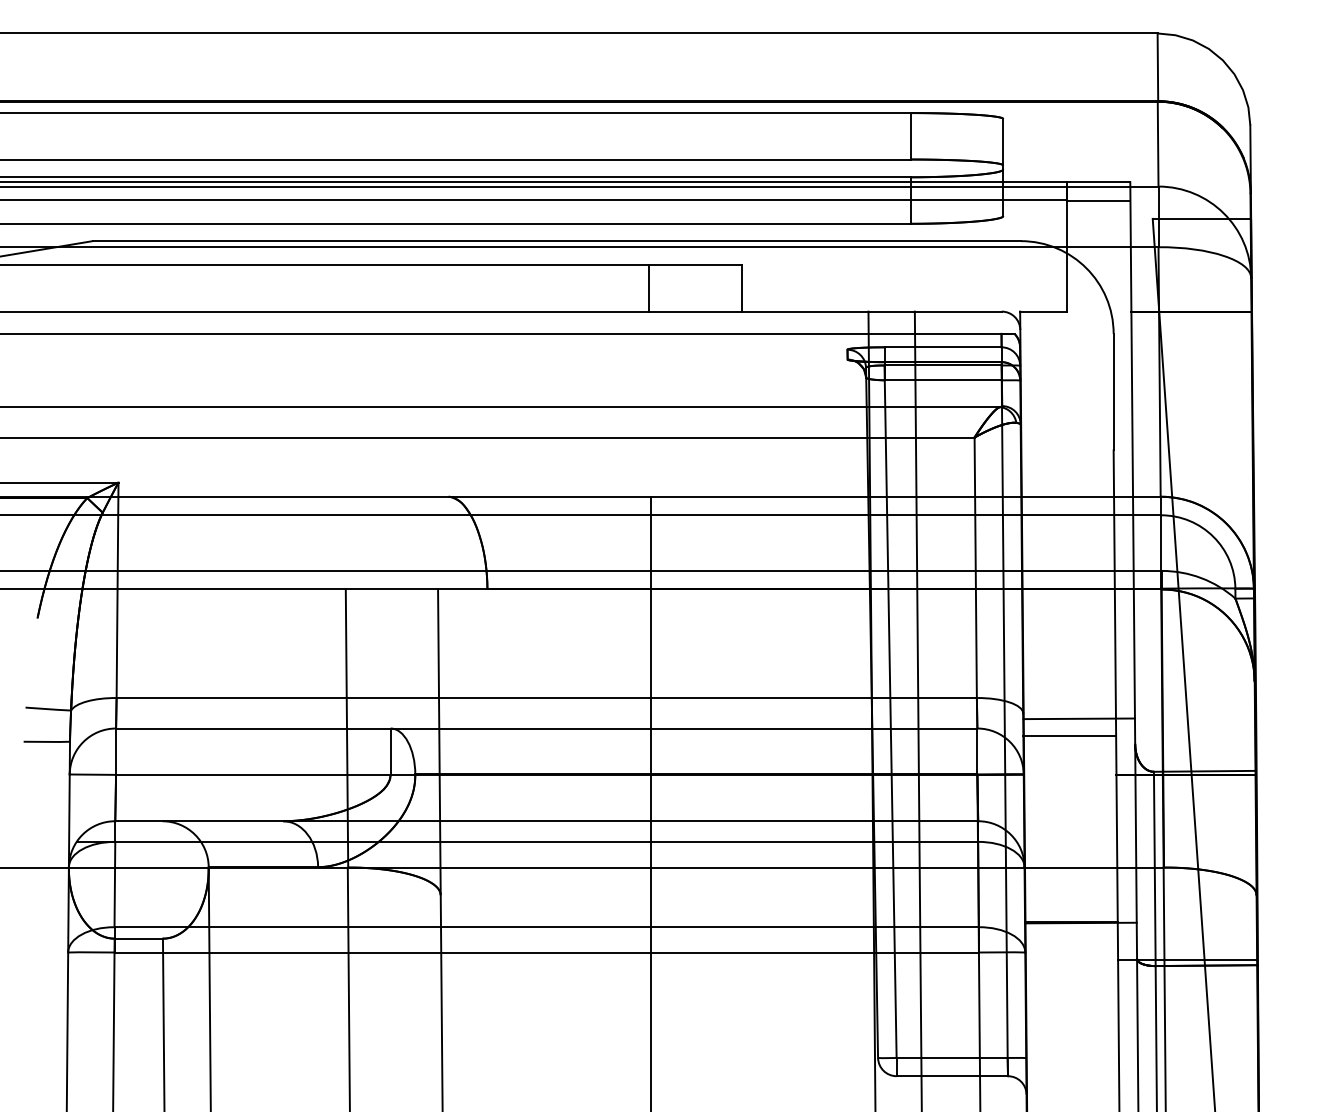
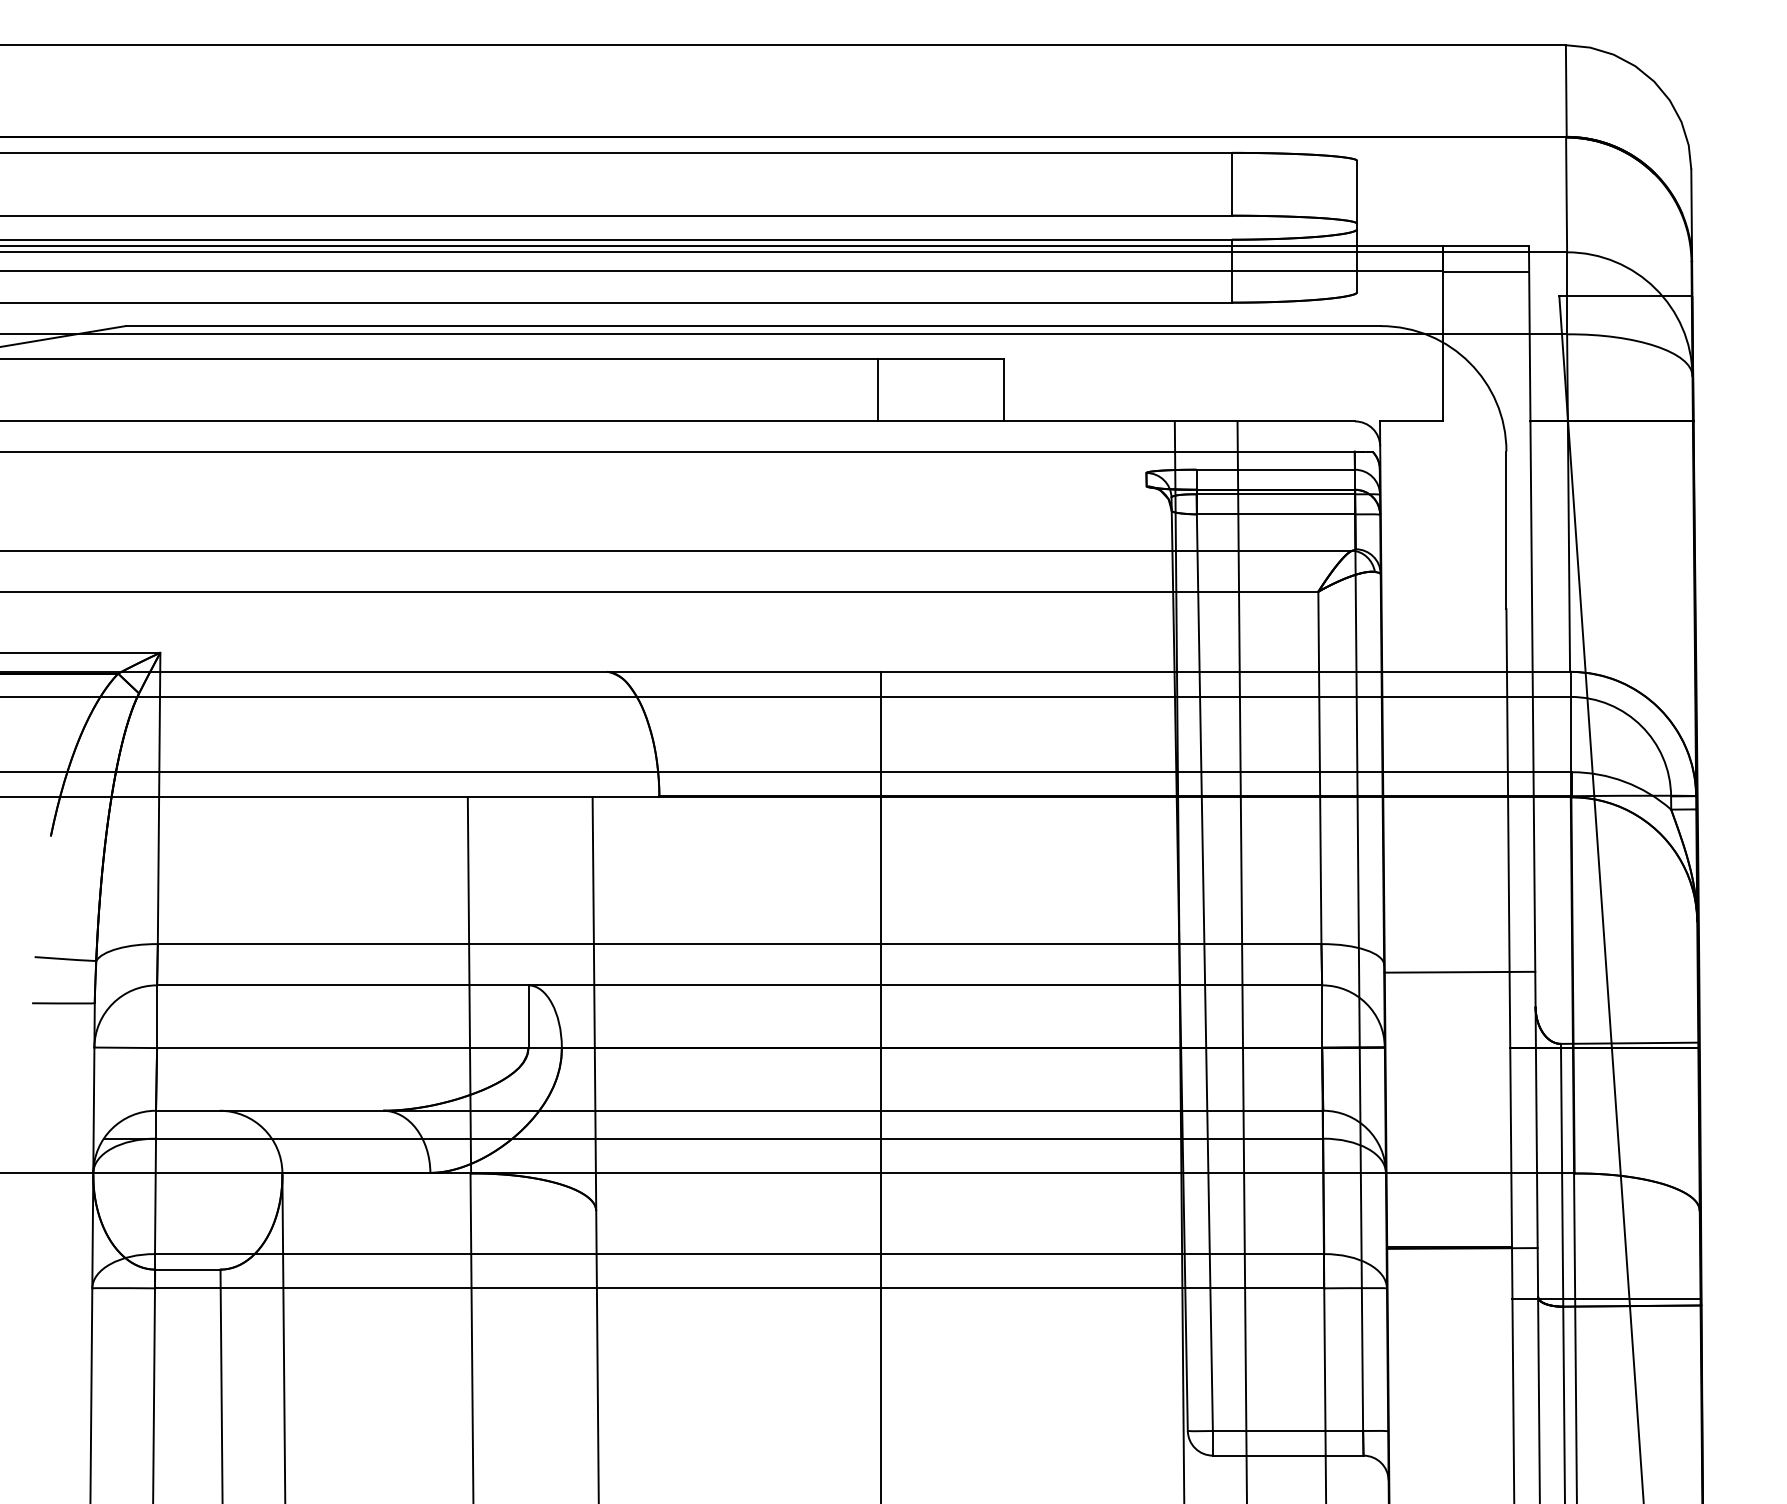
line: (1069, 736) -> (1446, 996), removed

